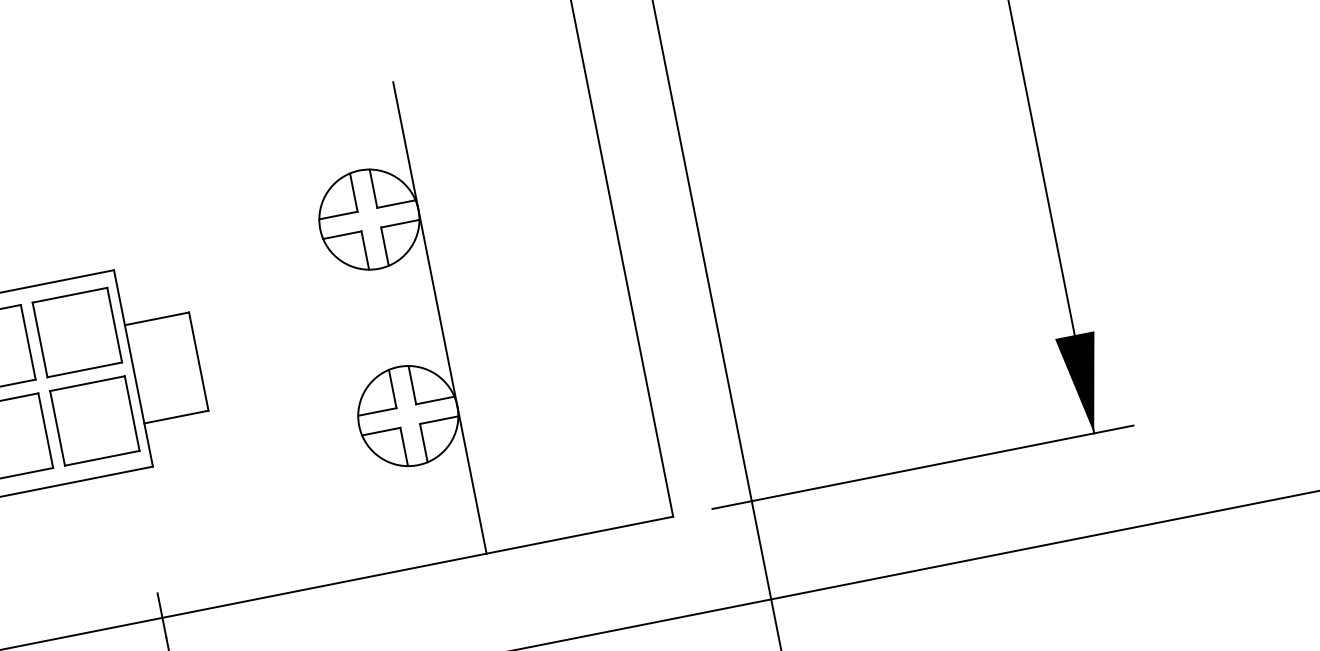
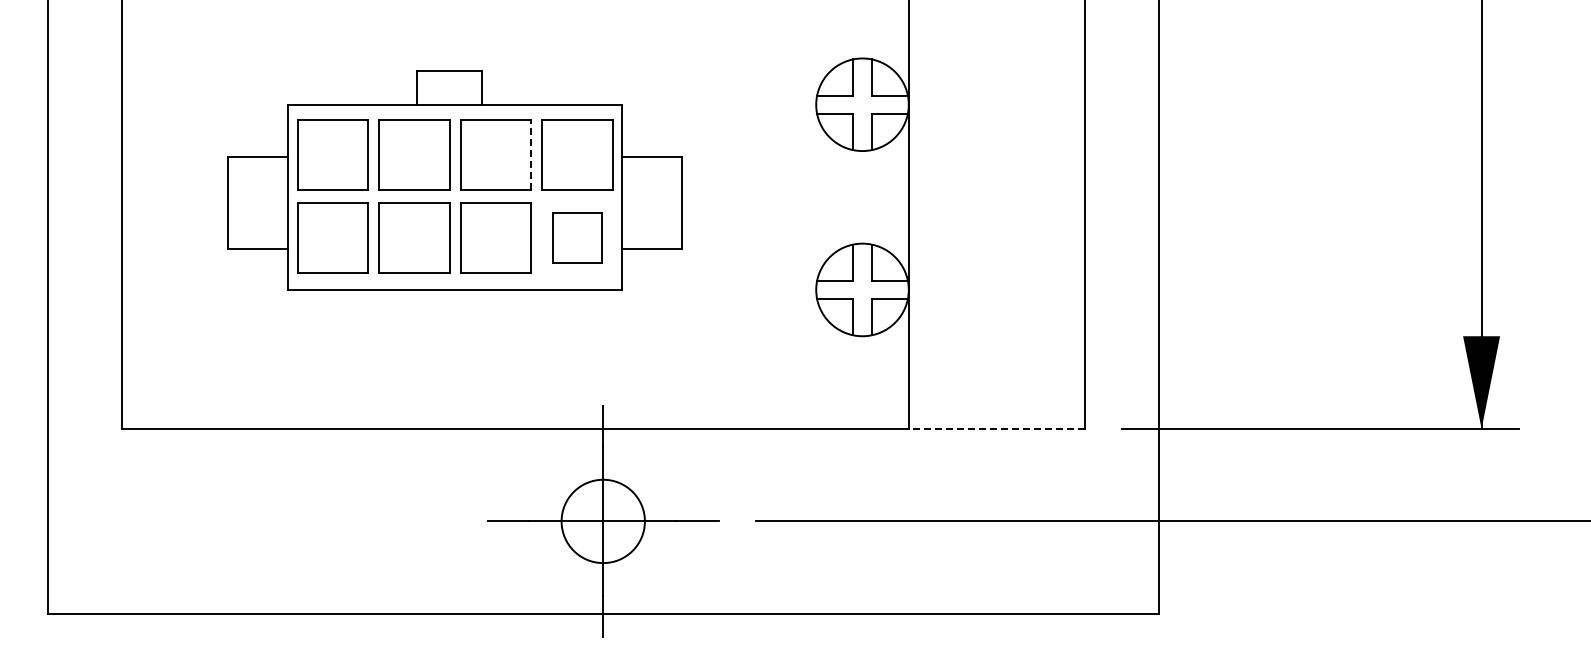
line: (28, 341) -> (531, 154), solid -> dashed
part: (94, 420) -> (577, 237), size x0.7
line: (579, 534) -> (996, 428), solid -> dashed

